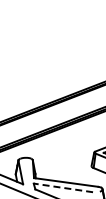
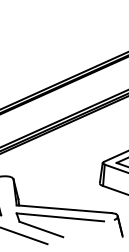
line: (63, 187) -> (60, 216), dashed -> solid

